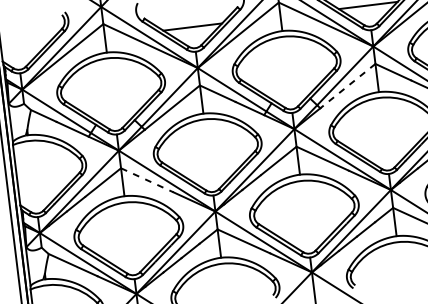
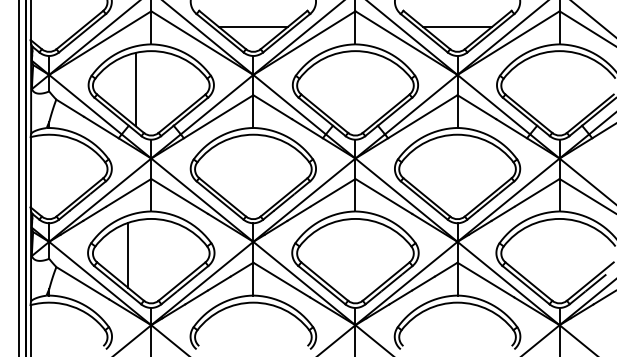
line: (348, 85) -> (423, 116), dashed -> solid
line: (98, 93) -> (135, 89), added
line: (147, 180) -> (180, 196), dashed -> solid
line: (109, 235) -> (128, 254), added

